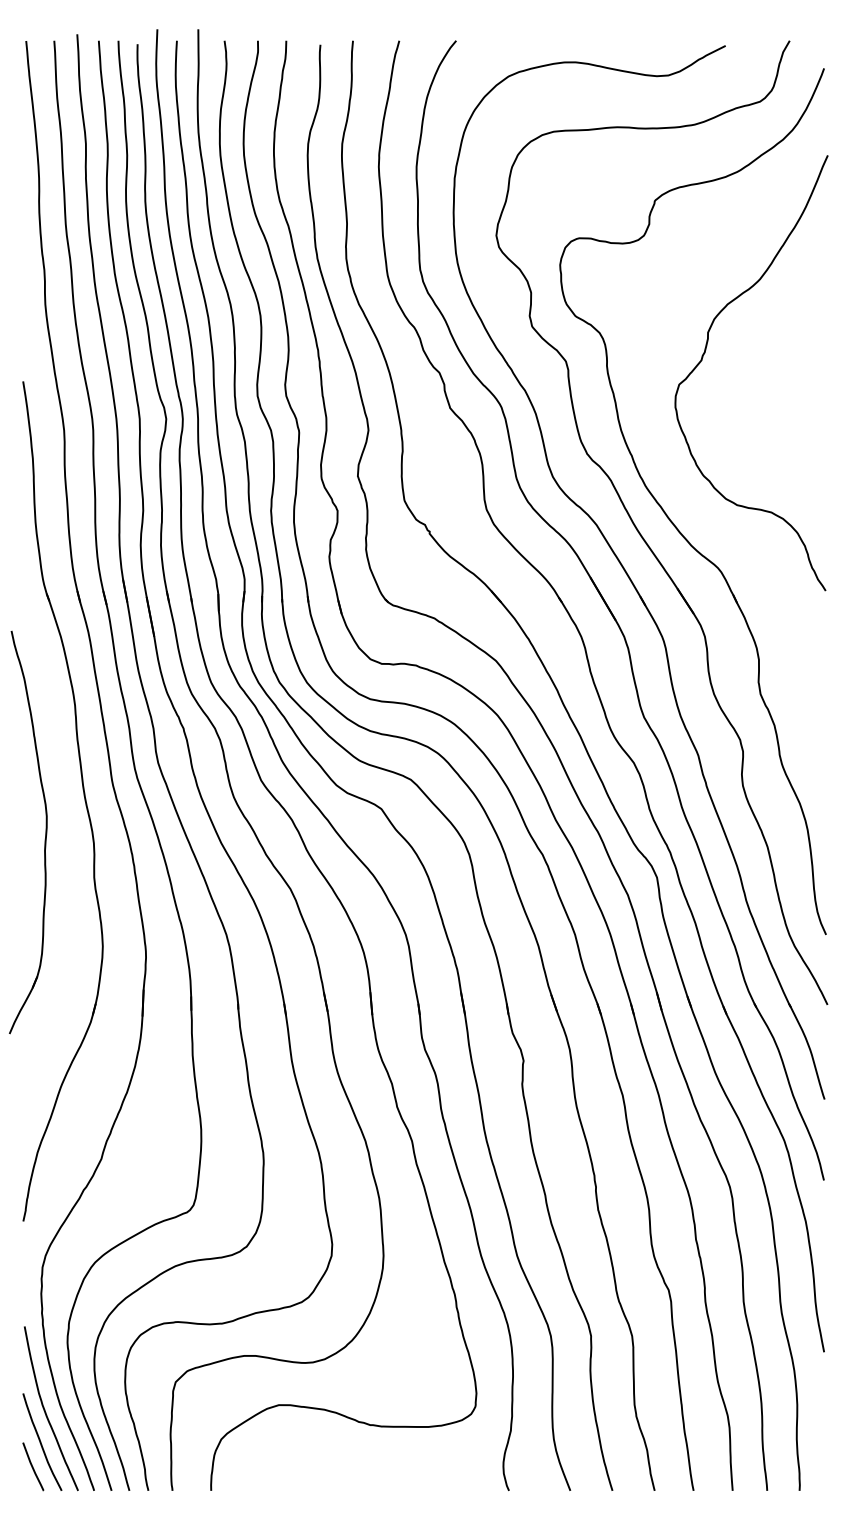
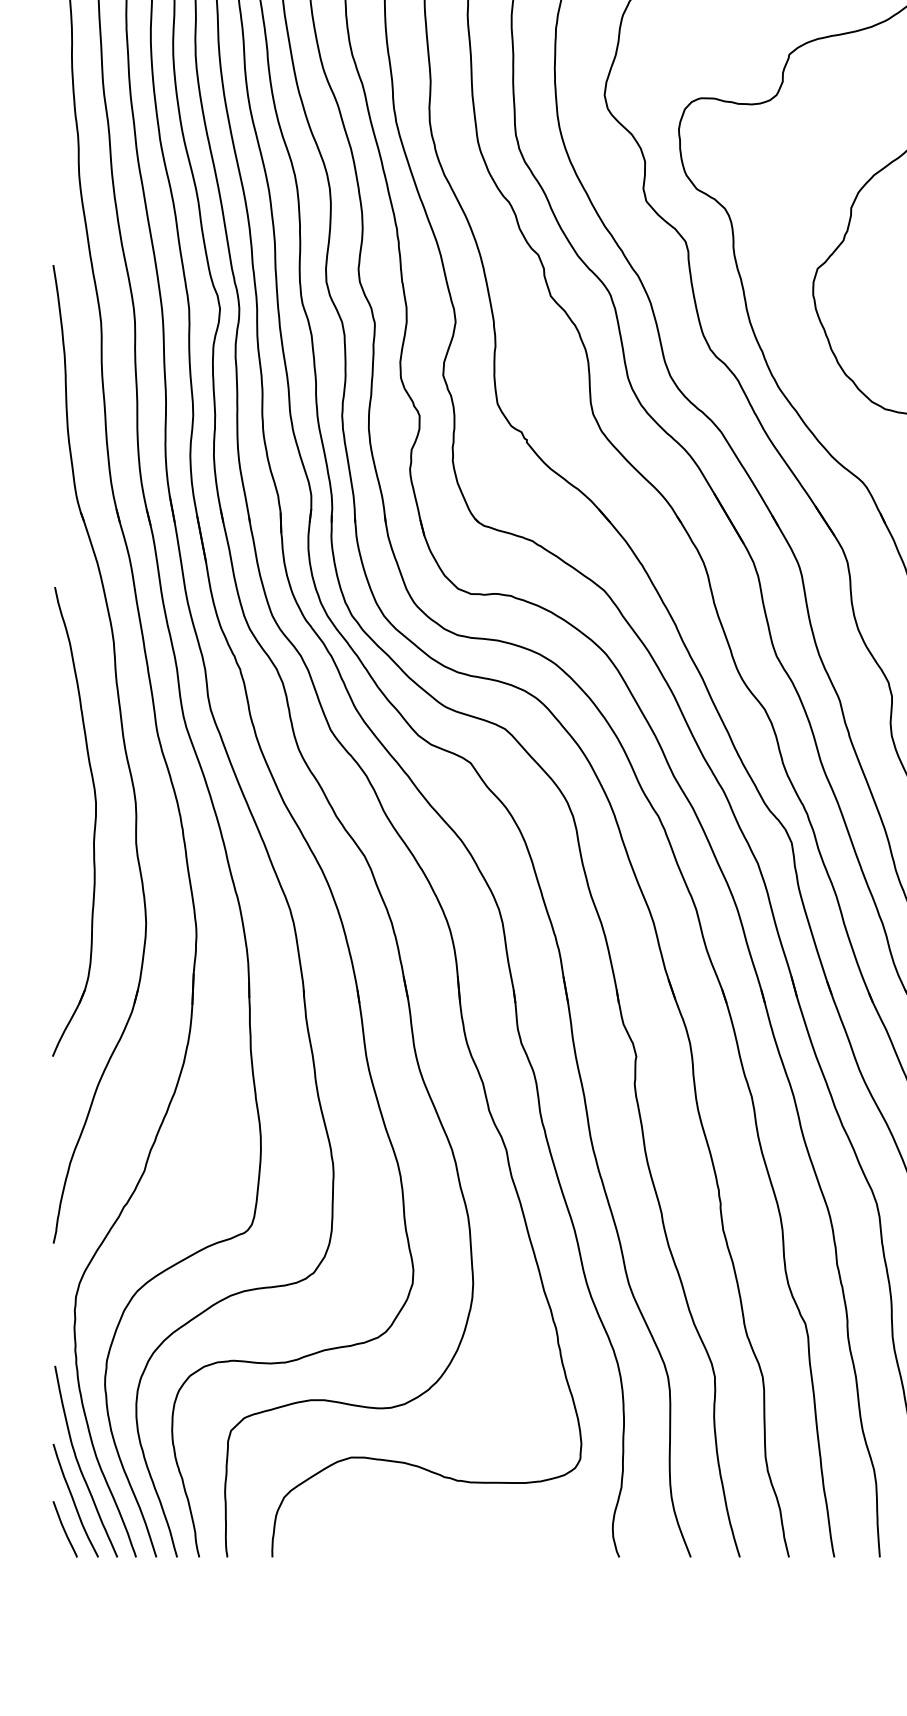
part: (45, 832) -> (94, 821), moved

